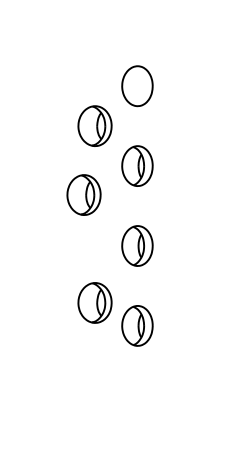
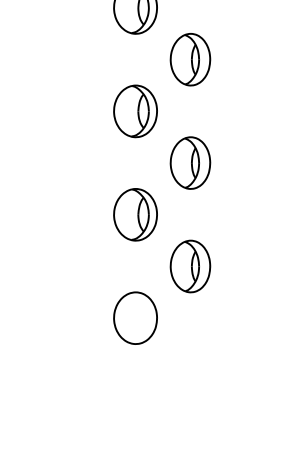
part: (83, 194) -> (134, 110), moved
part: (94, 302) -> (134, 214), moved
part: (94, 365) -> (134, 317), added

